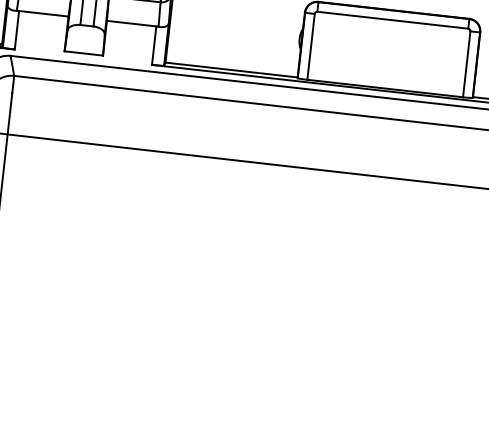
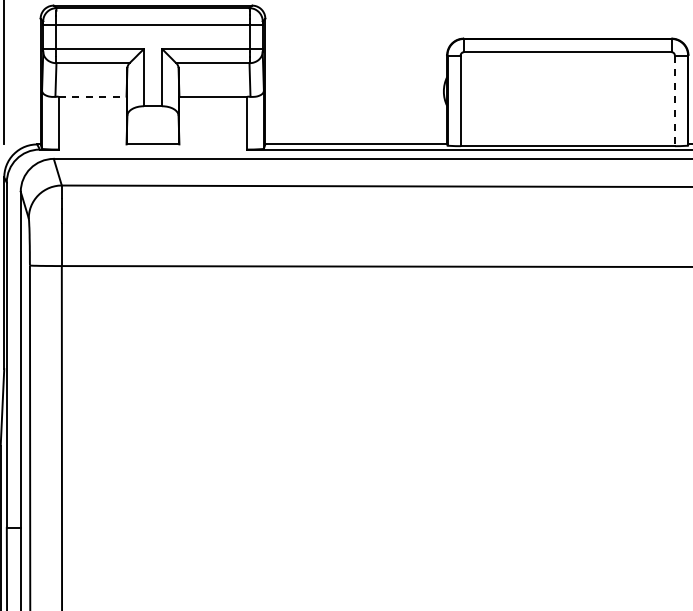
line: (43, 13) -> (92, 96), solid -> dashed
line: (466, 64) -> (674, 101), solid -> dashed

